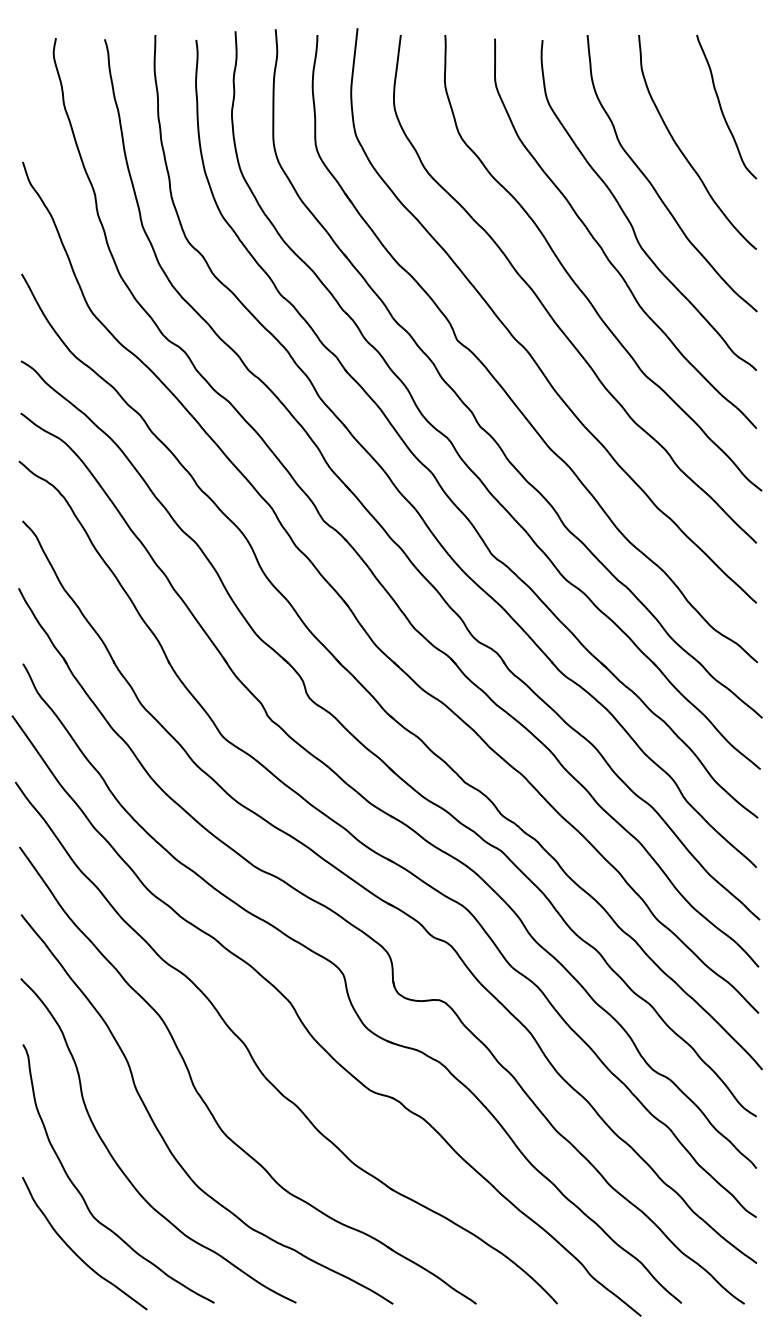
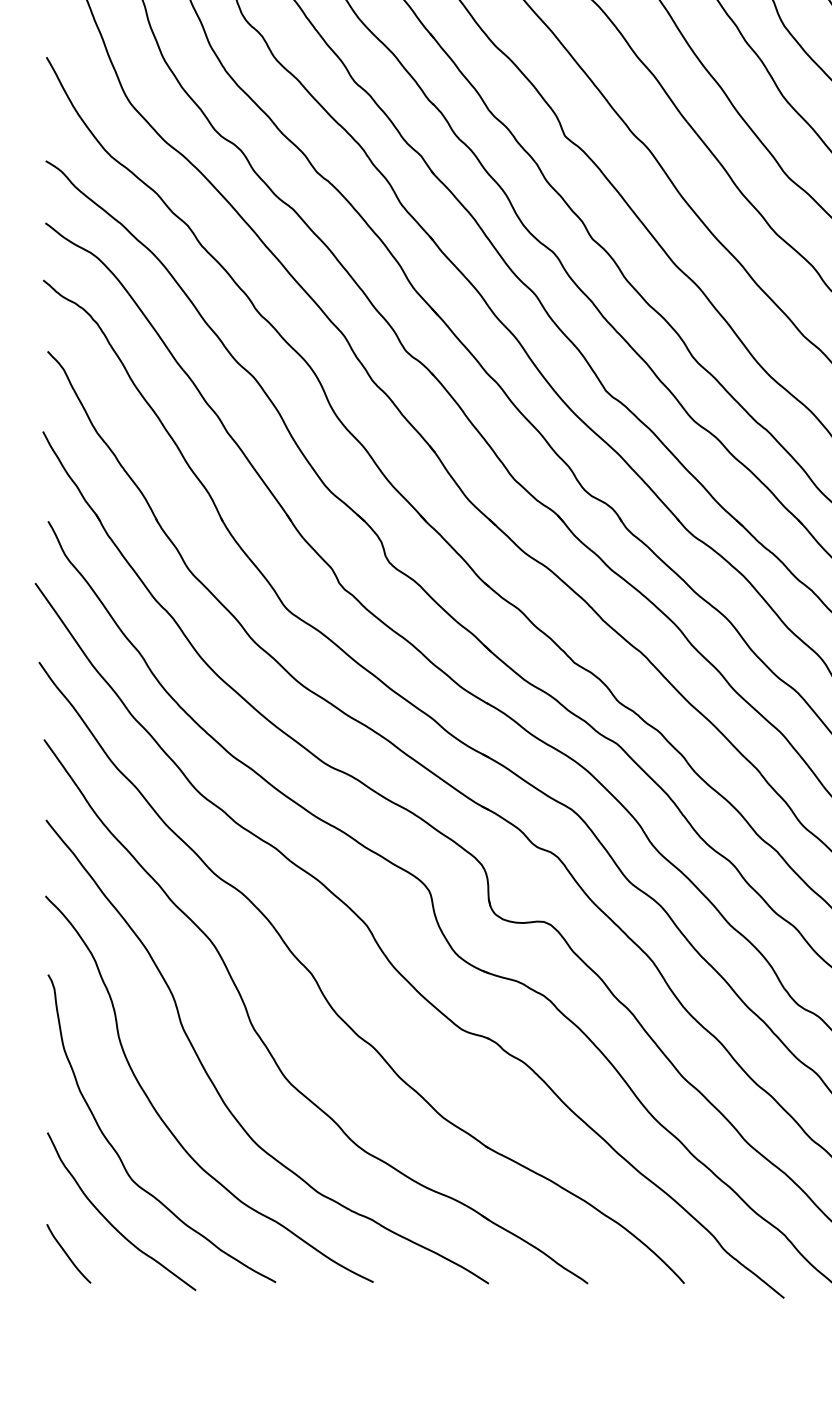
curve: (39, 1279) -> (67, 1254), added

